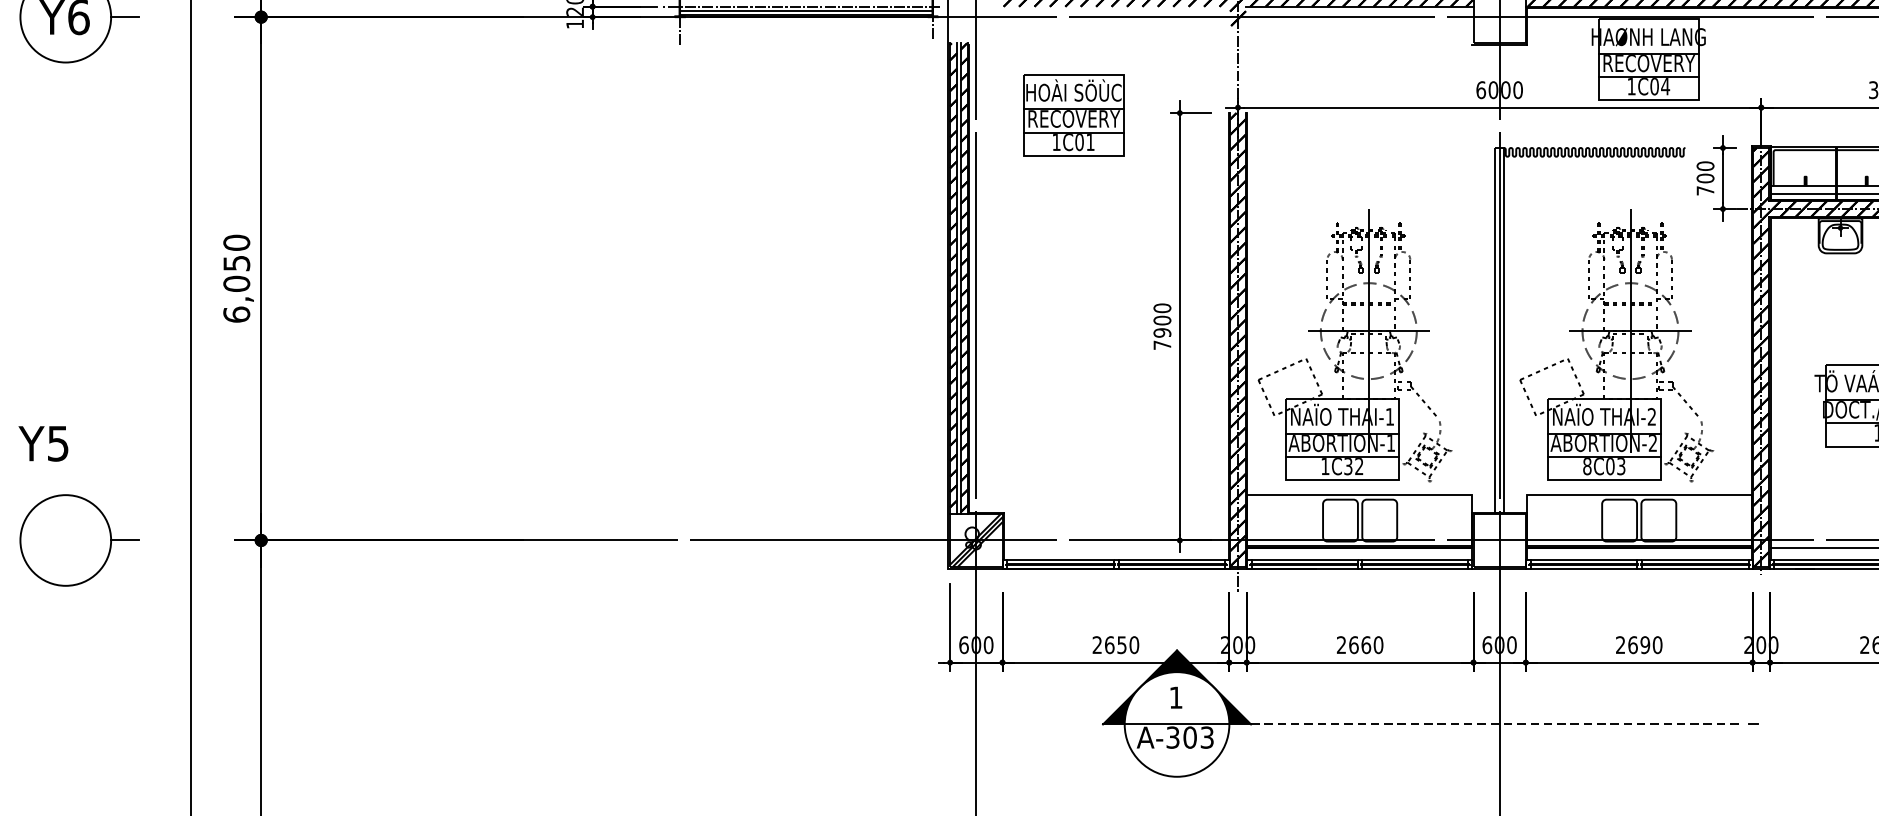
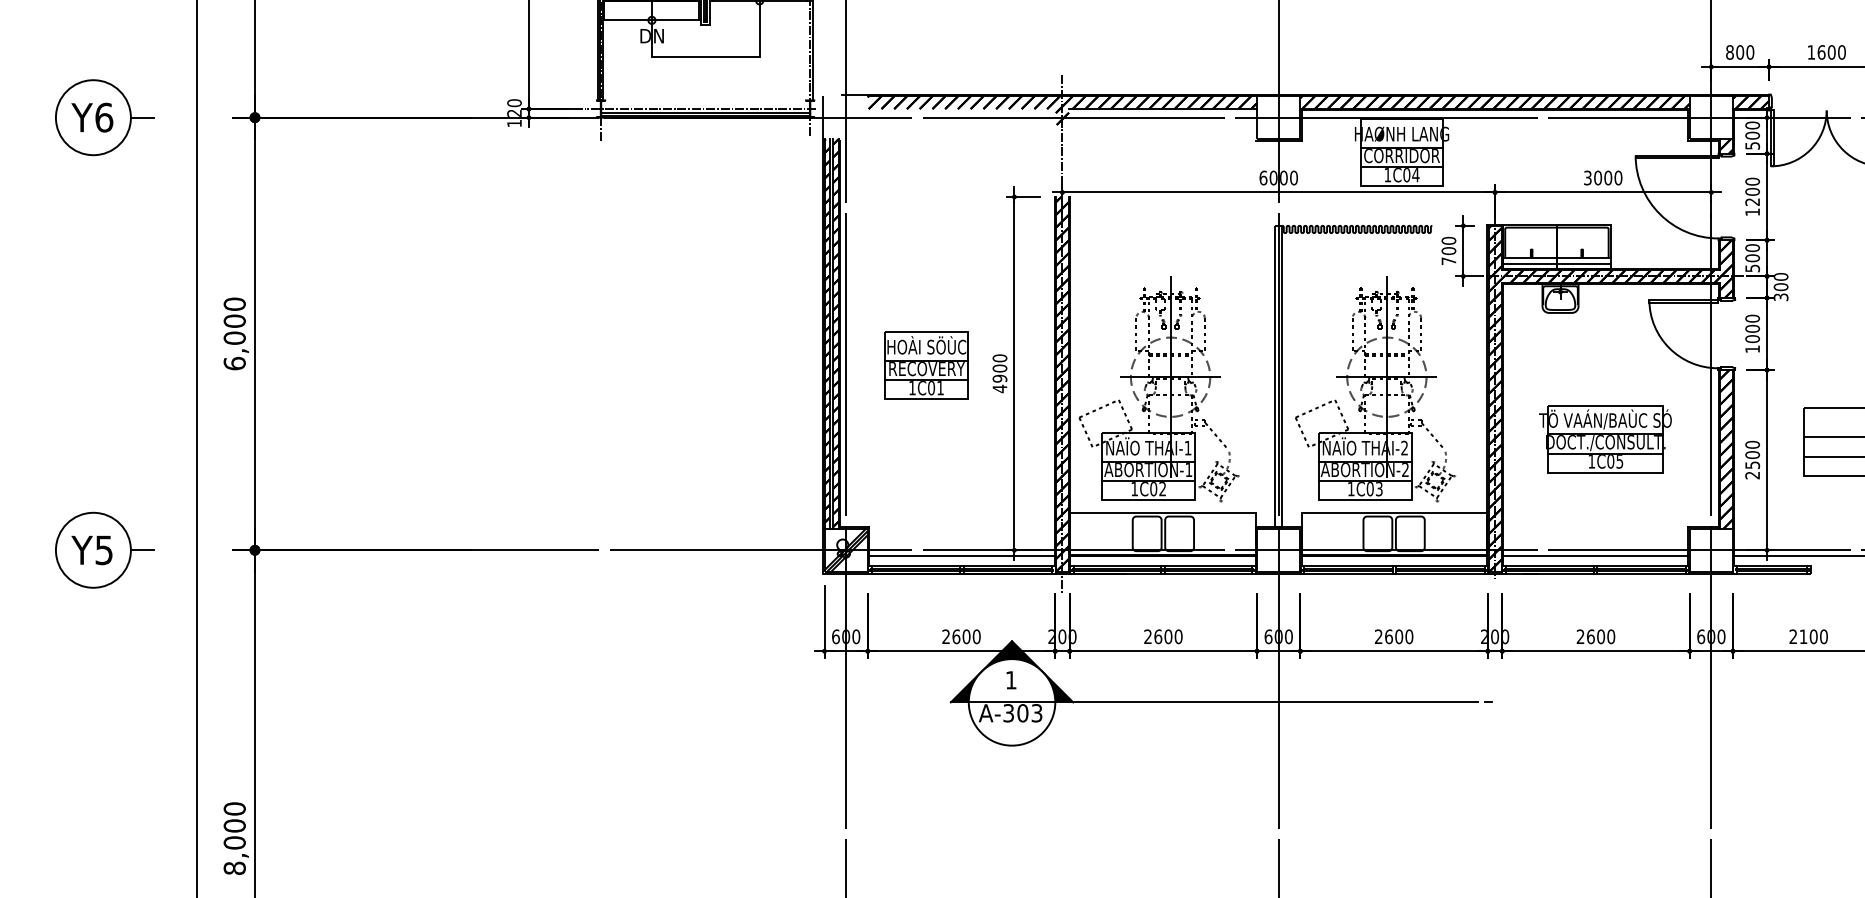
text: (1649, 64) -> (1402, 156), RECOVERY -> CORRIDOR
part: (1073, 114) -> (926, 365), moved
text: (236, 262) -> (234, 320), 6,050 -> 6,000
text: (1161, 344) -> (999, 388), 7900 -> 4900
text: (42, 443) -> (91, 550), moved
text: (1348, 466) -> (1153, 489), 1C32 -> 1C02
text: (1586, 466) -> (1350, 489), 8C03 -> 1C03
line: (1115, 547) -> (961, 556), added
text: (1121, 644) -> (966, 636), 2650 -> 2600
text: (1366, 644) -> (1168, 636), 2660 -> 2600
text: (1644, 644) -> (1398, 636), 2690 -> 2600
line: (1495, 724) -> (1275, 702), dashed -> solid

